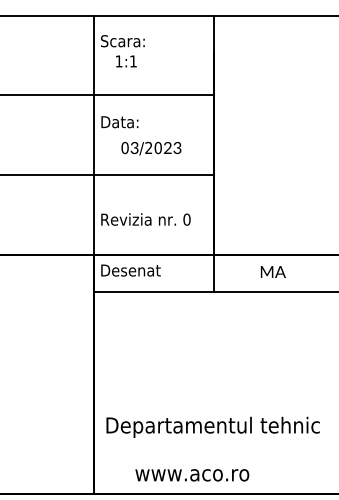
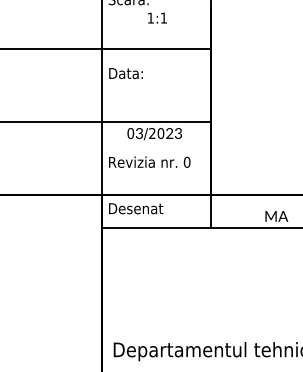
text: (126, 61) -> (157, 18), moved
text: (151, 148) -> (154, 133), moved
text: (272, 271) -> (276, 215), moved

